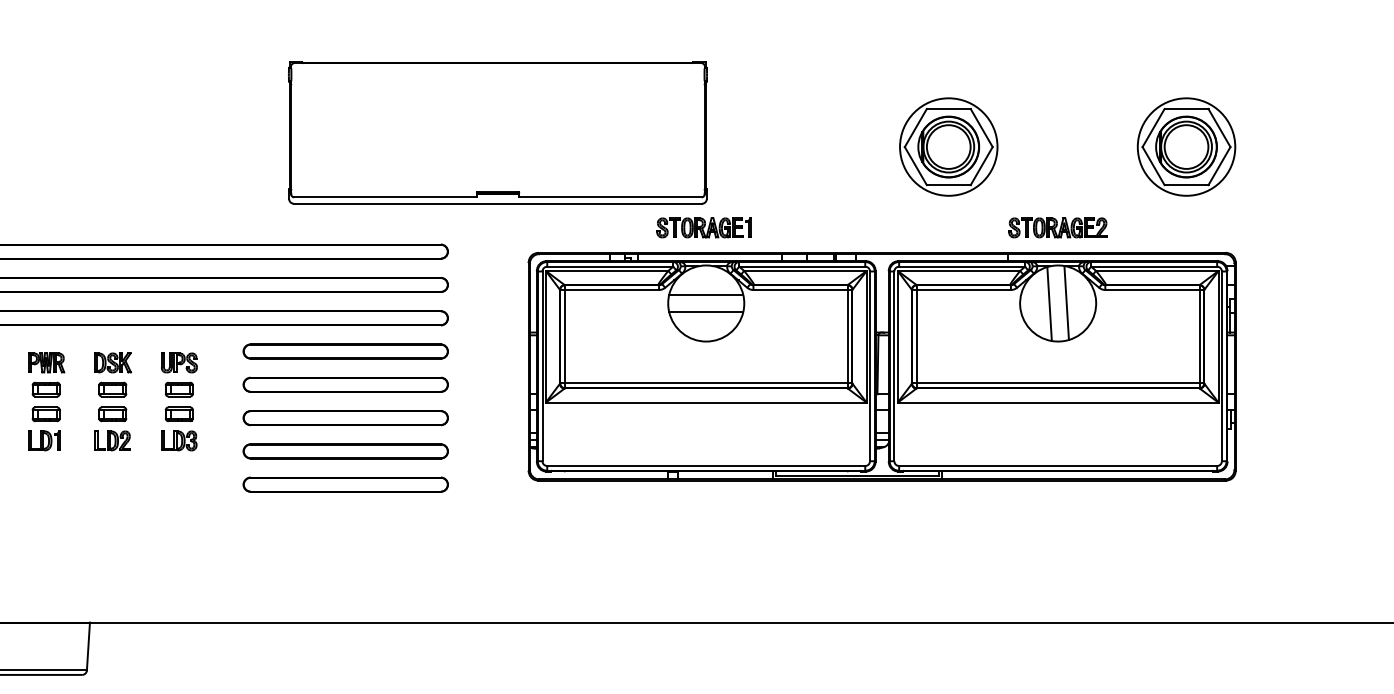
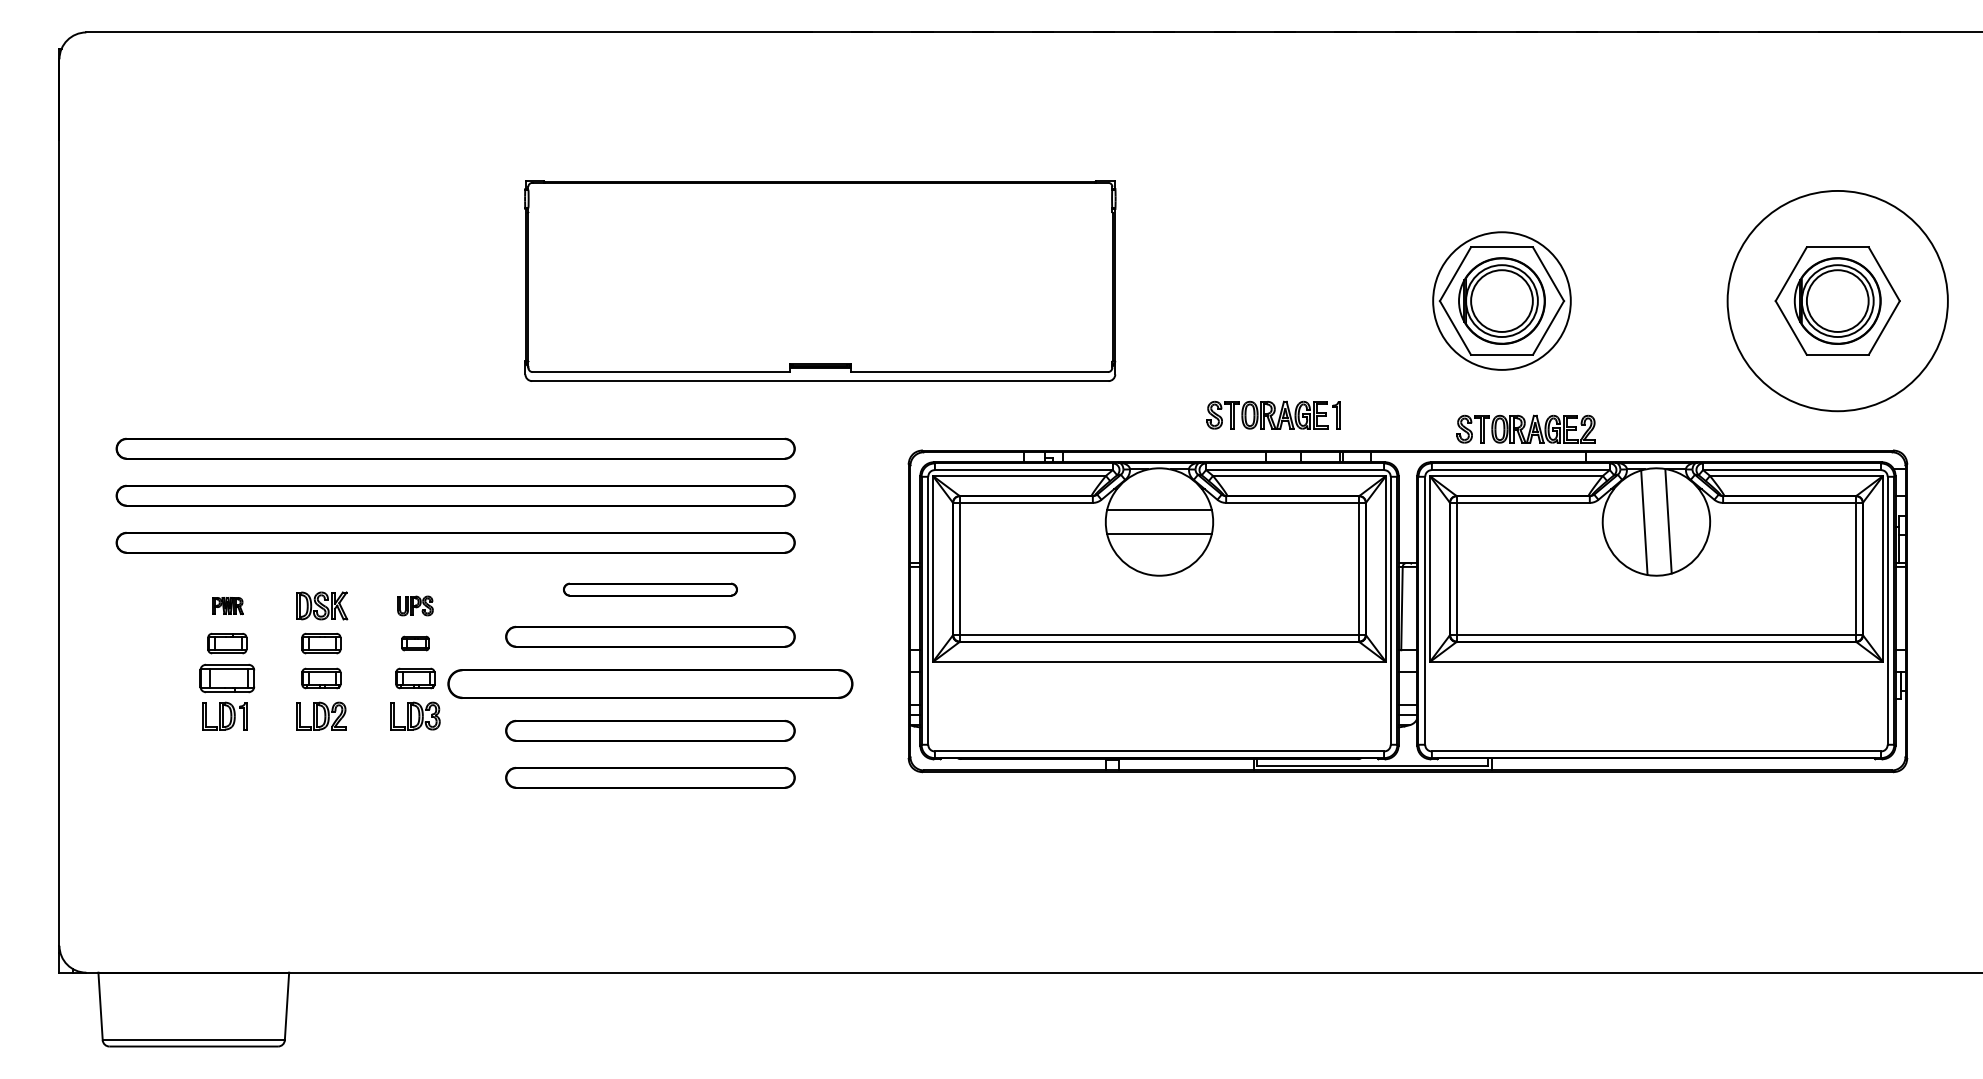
part: (498, 132) -> (820, 280), moved
circle: (1186, 146) -> (1837, 300), size x1.6
part: (704, 227) -> (1273, 414), moved
part: (1057, 227) -> (1525, 428), moved
part: (345, 351) -> (650, 589), size x0.6
part: (46, 362) -> (227, 605), size x0.6
part: (179, 362) -> (415, 605), size x0.7
part: (179, 389) -> (415, 643), size x0.7
part: (46, 414) -> (227, 678), size x1.4
part: (345, 417) -> (650, 683), size x1.4

